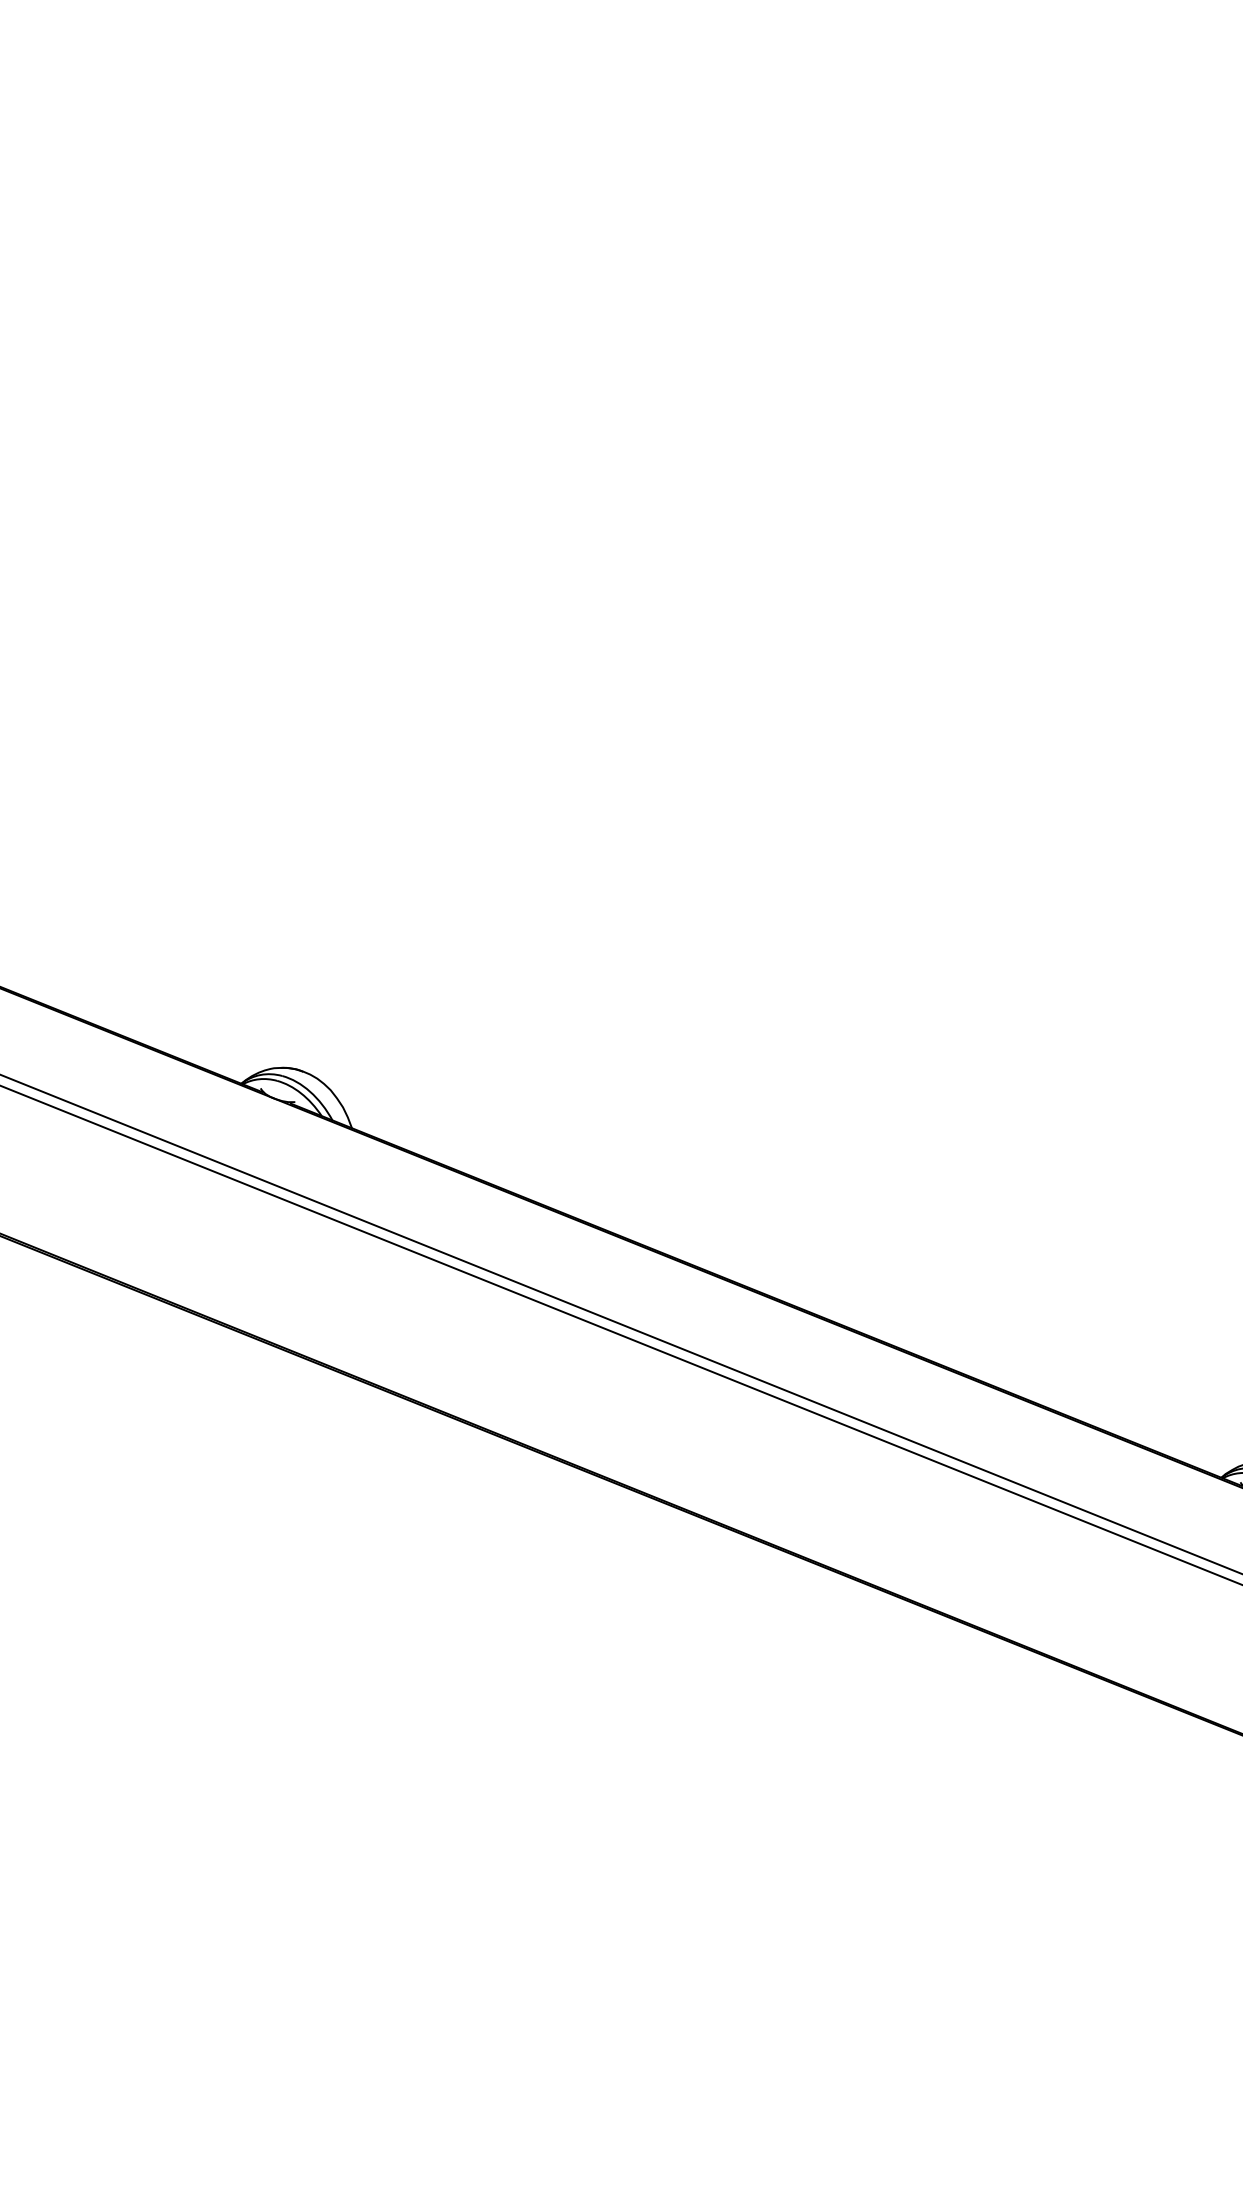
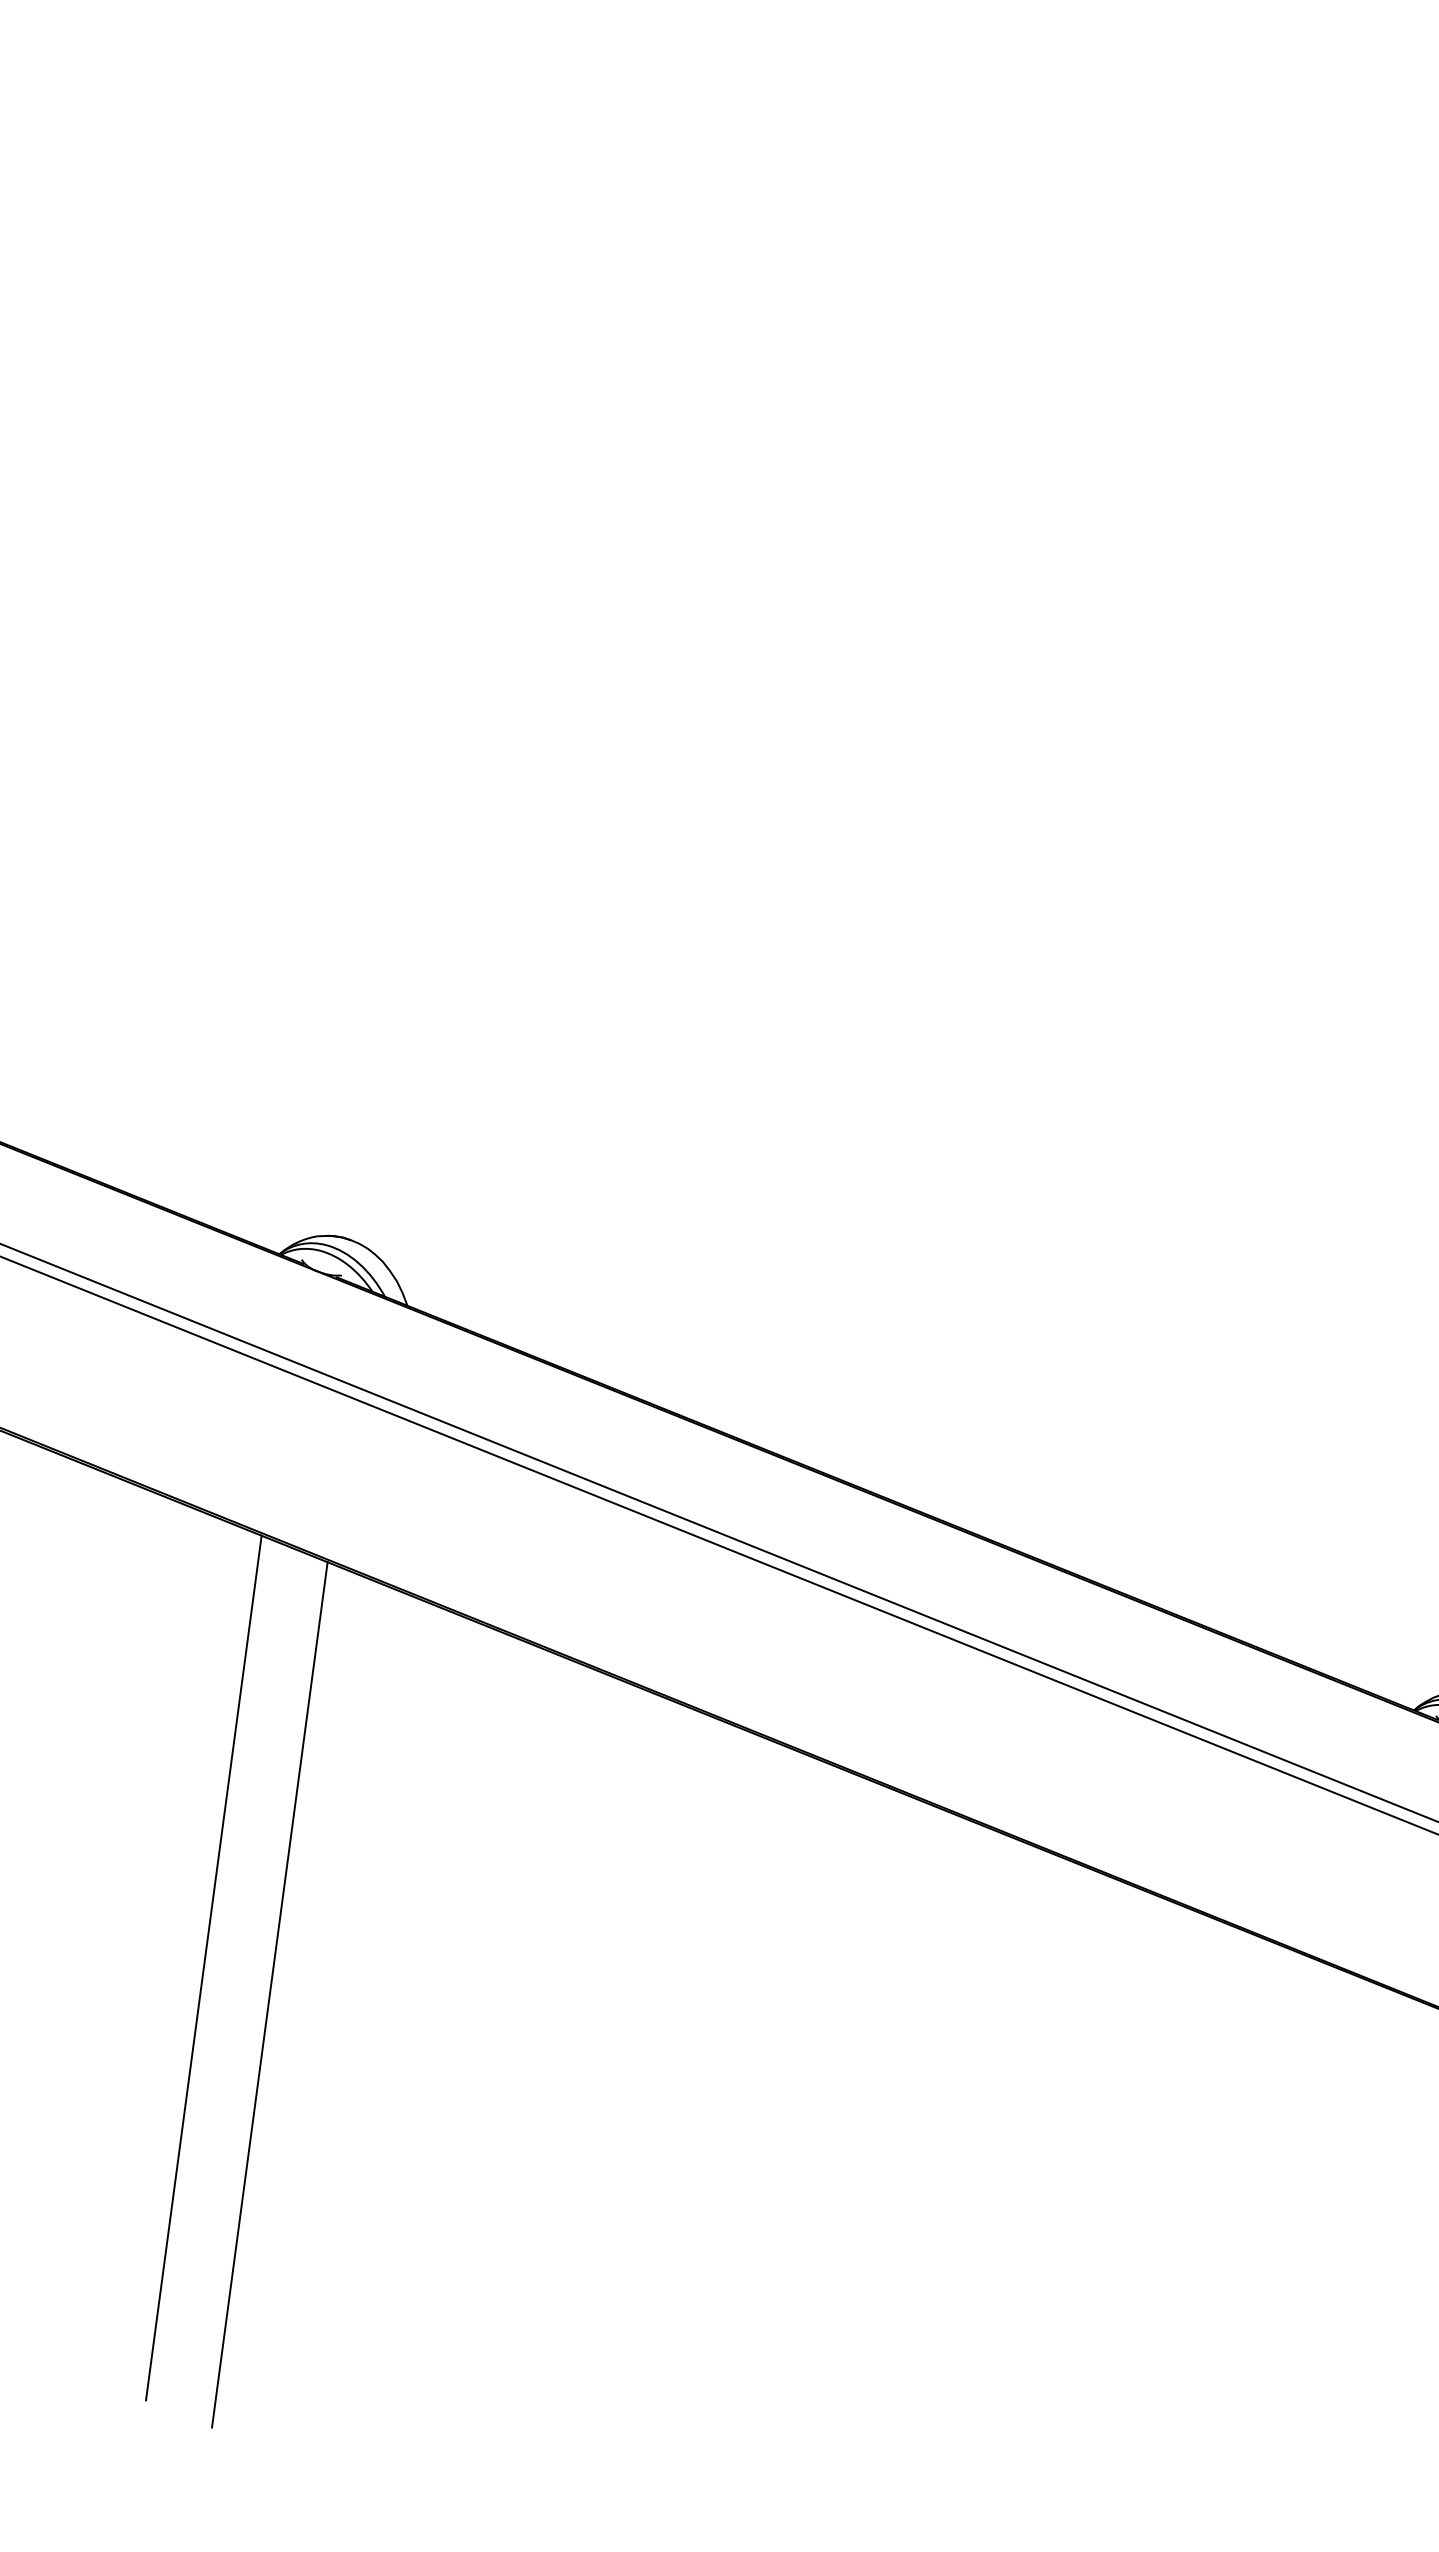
line: (175, 1699) -> (203, 1967), added
line: (232, 1723) -> (269, 1994), added

